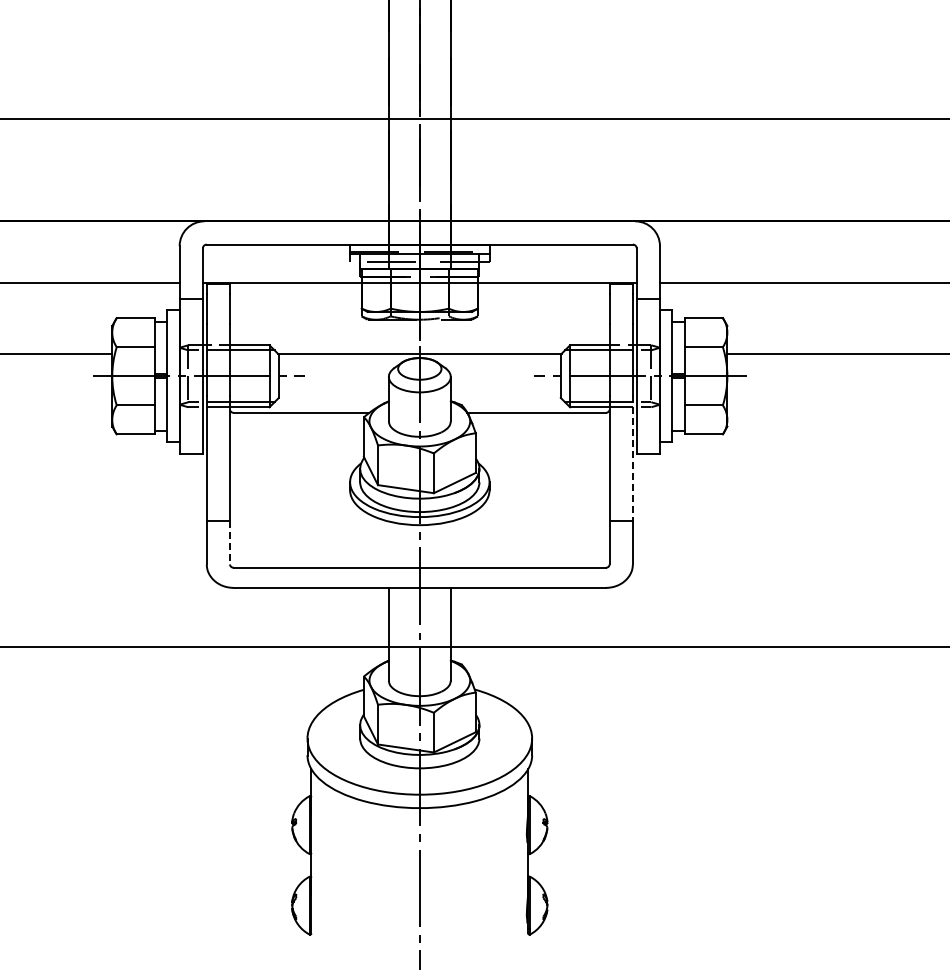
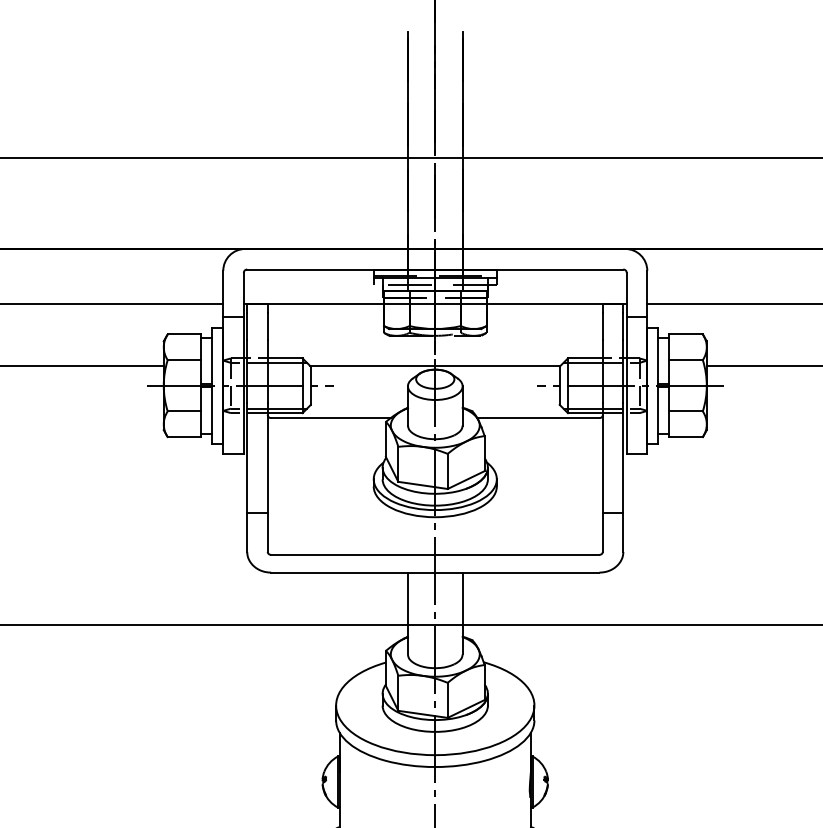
line: (632, 458) -> (623, 458), dashed -> solid
line: (230, 542) -> (268, 532), dashed -> solid

